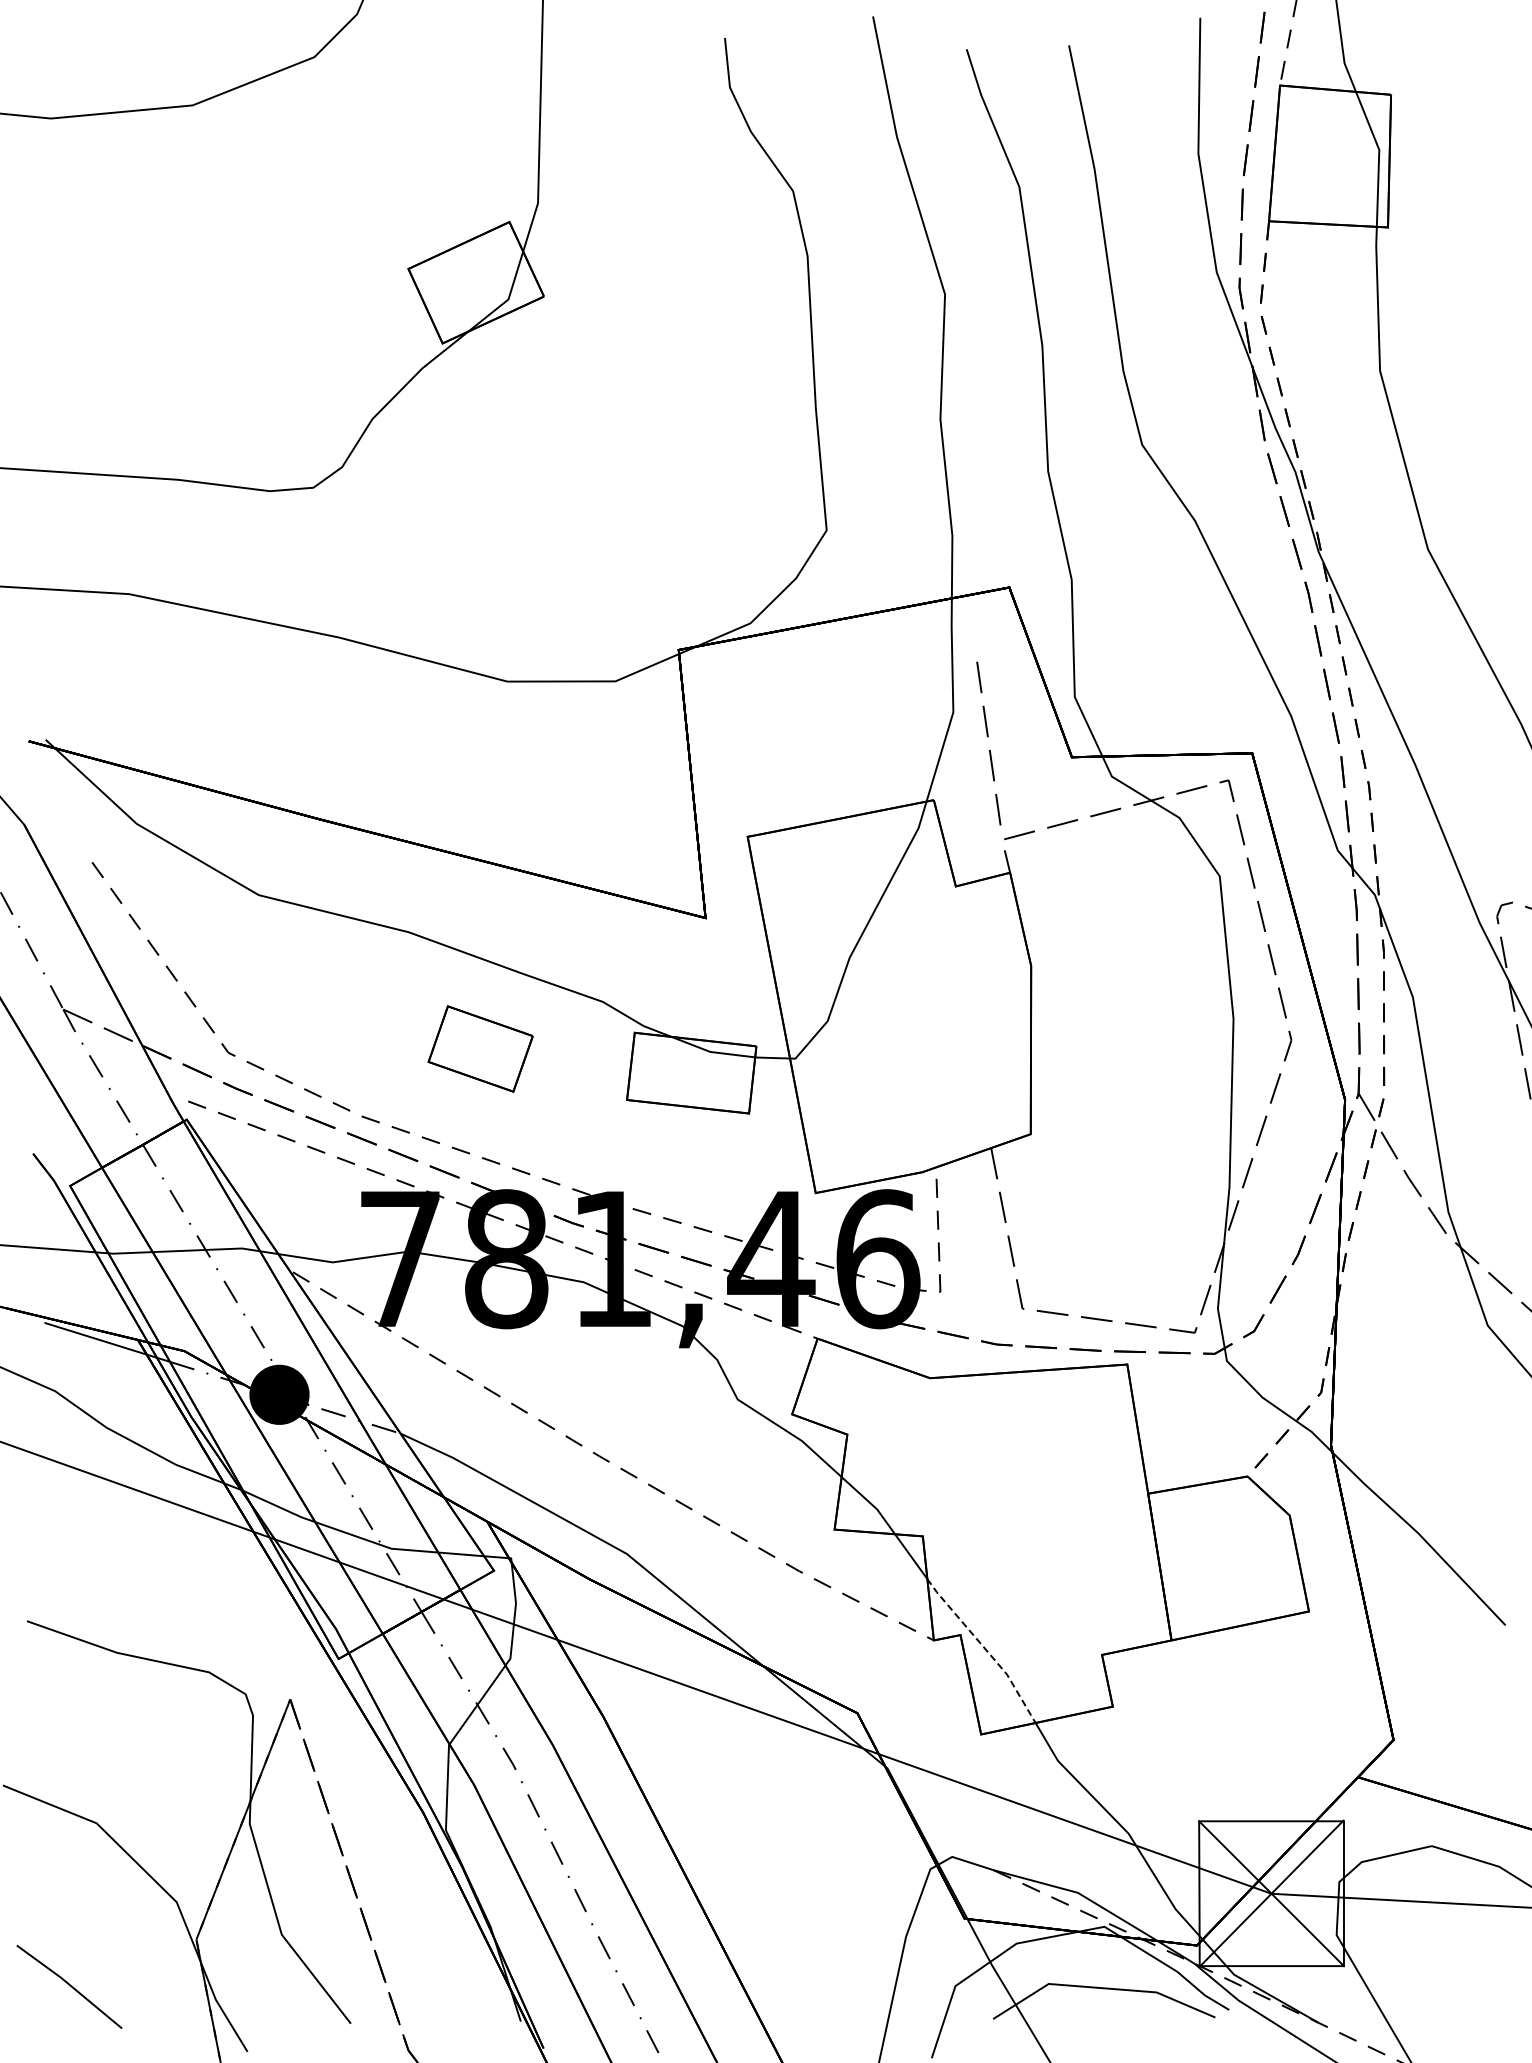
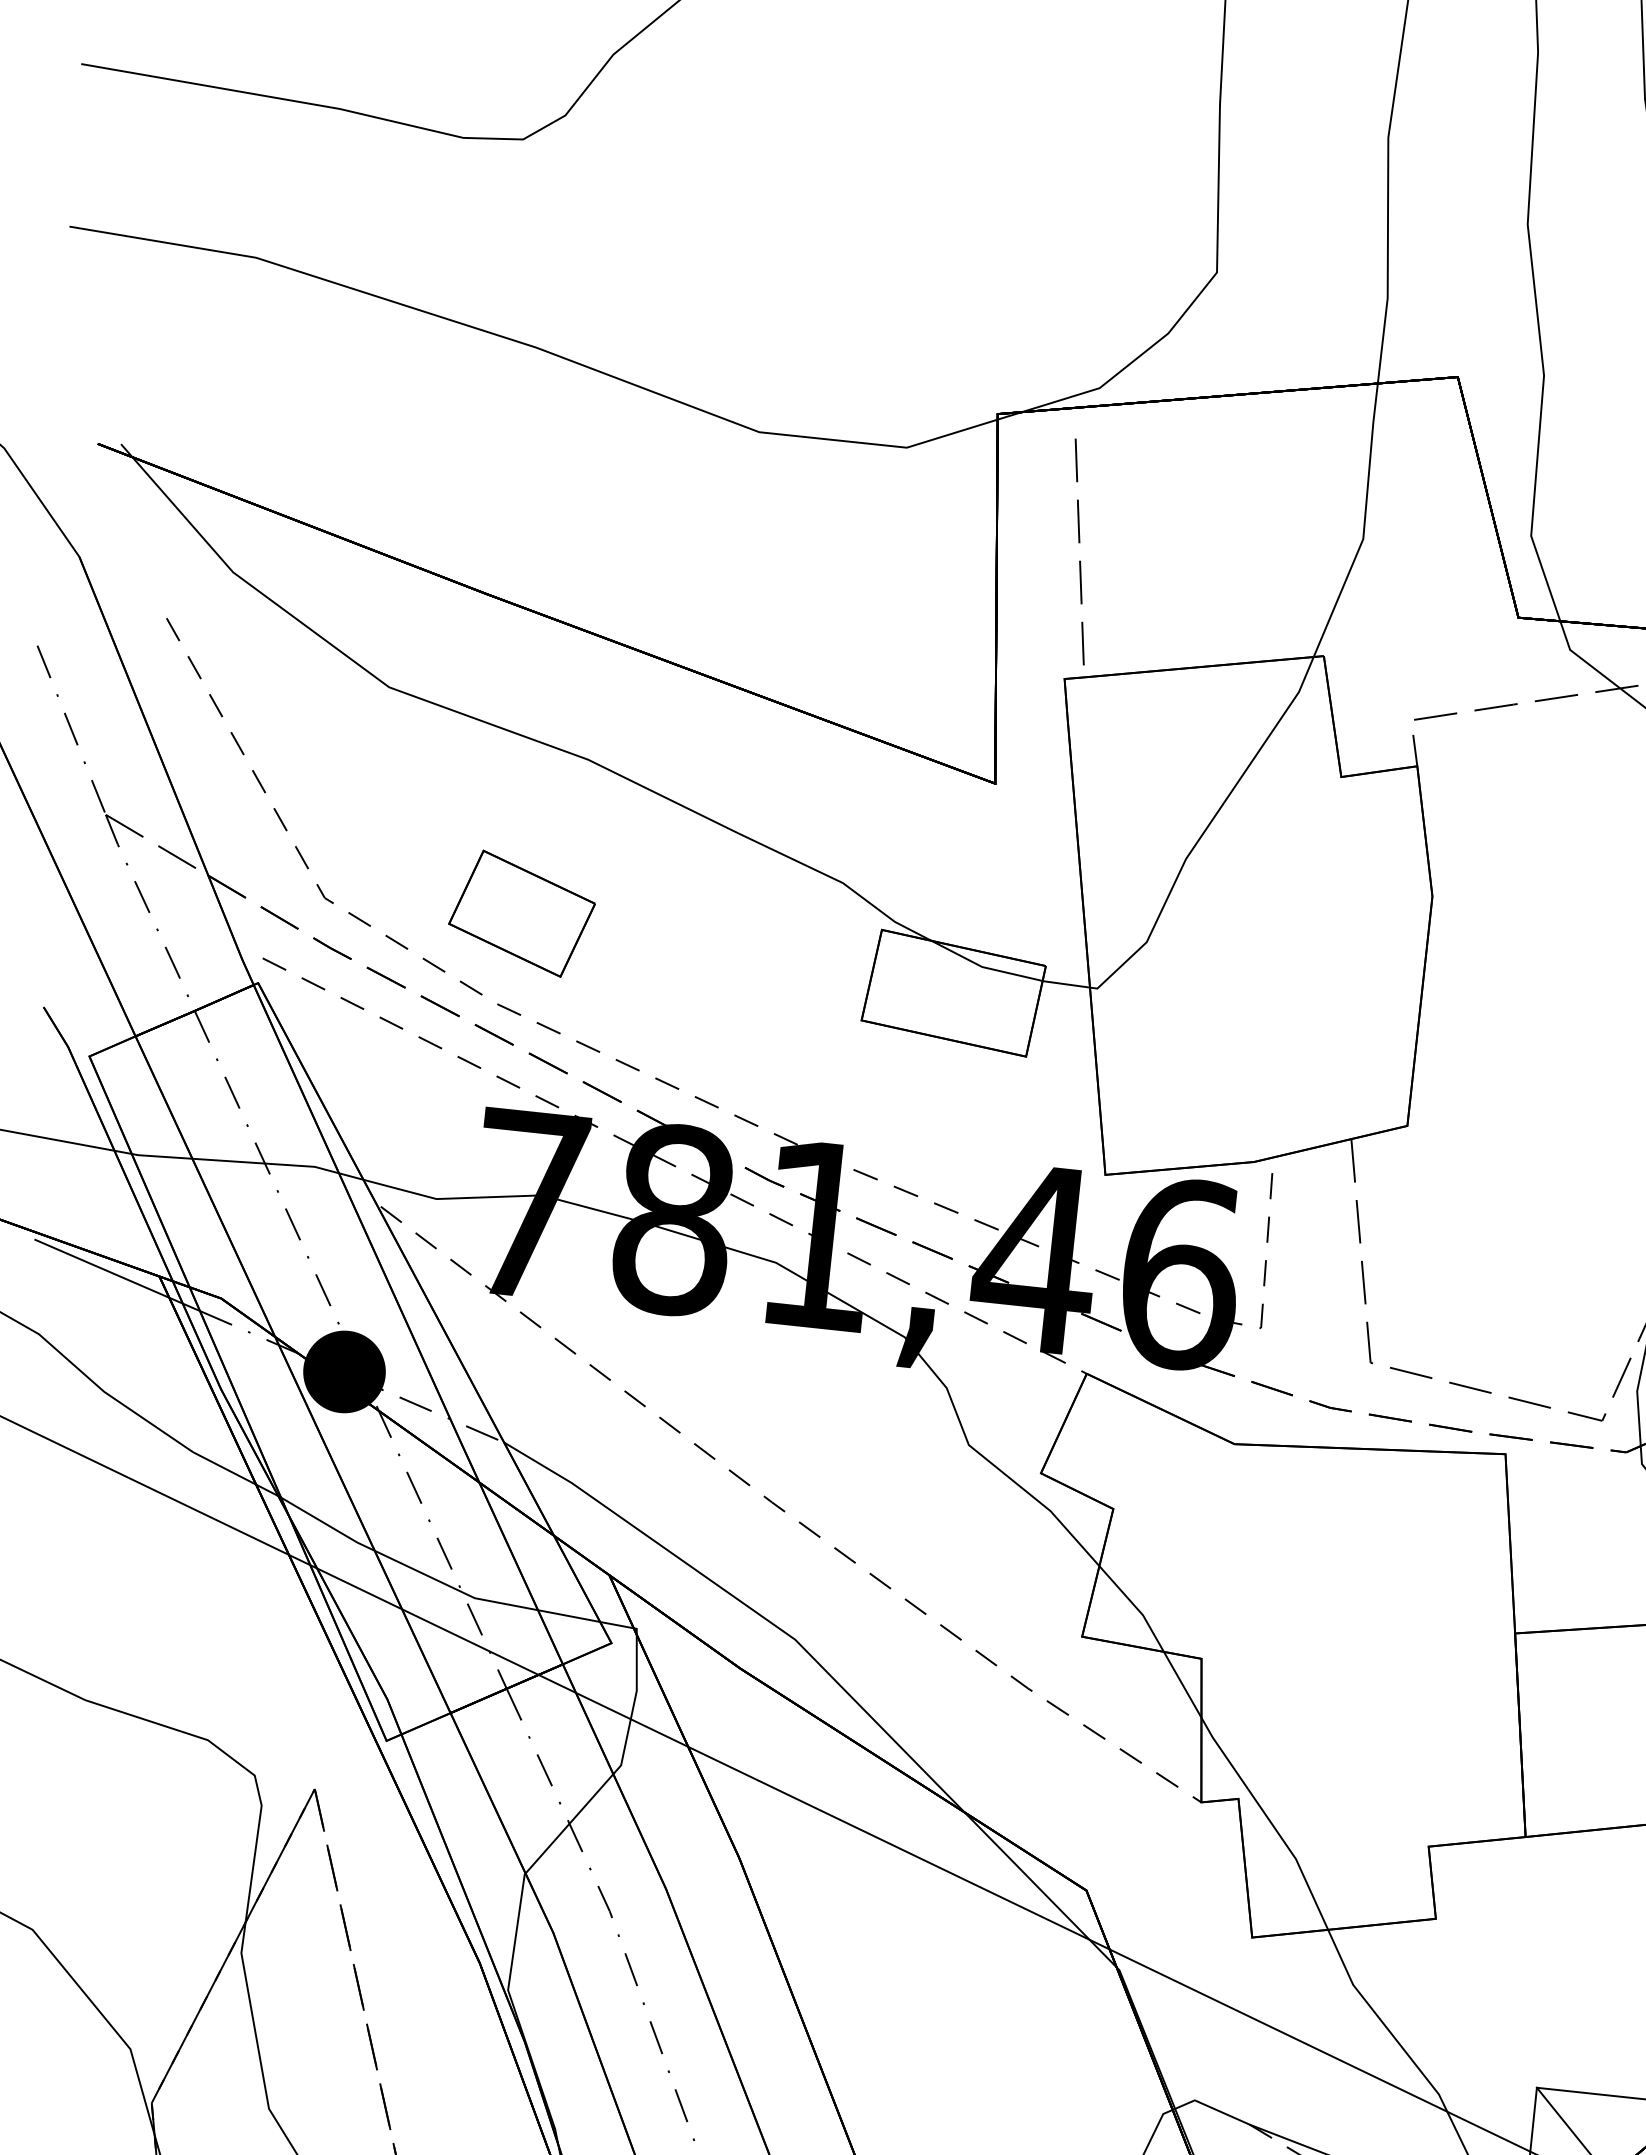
line: (988, 737) -> (1080, 543), moved
part: (480, 1048) -> (521, 913), moved
line: (984, 1648) -> (1269, 1820), dashed -> solid

